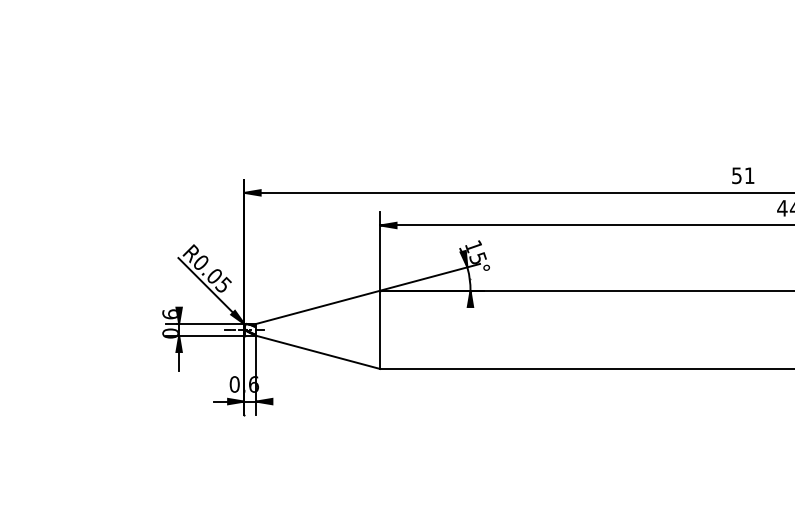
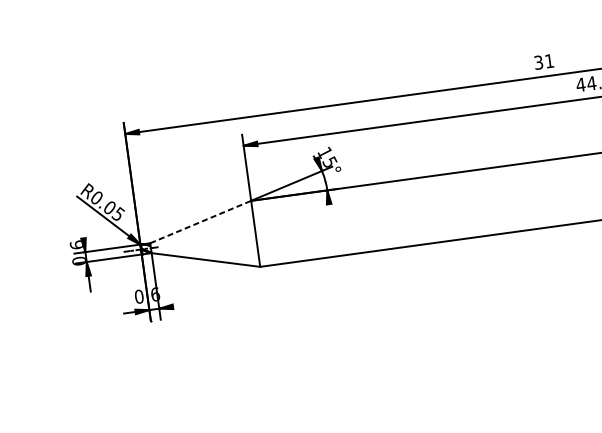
text: (736, 175) -> (538, 62), 51 -> 31
line: (318, 307) -> (201, 222), solid -> dashed

